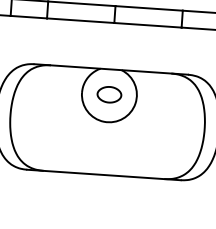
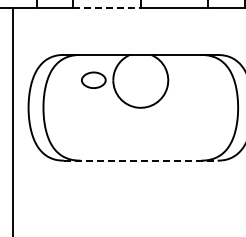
line: (81, 20) -> (107, 8), solid -> dashed
part: (109, 93) -> (93, 79), moved
line: (103, 174) -> (140, 160), solid -> dashed

